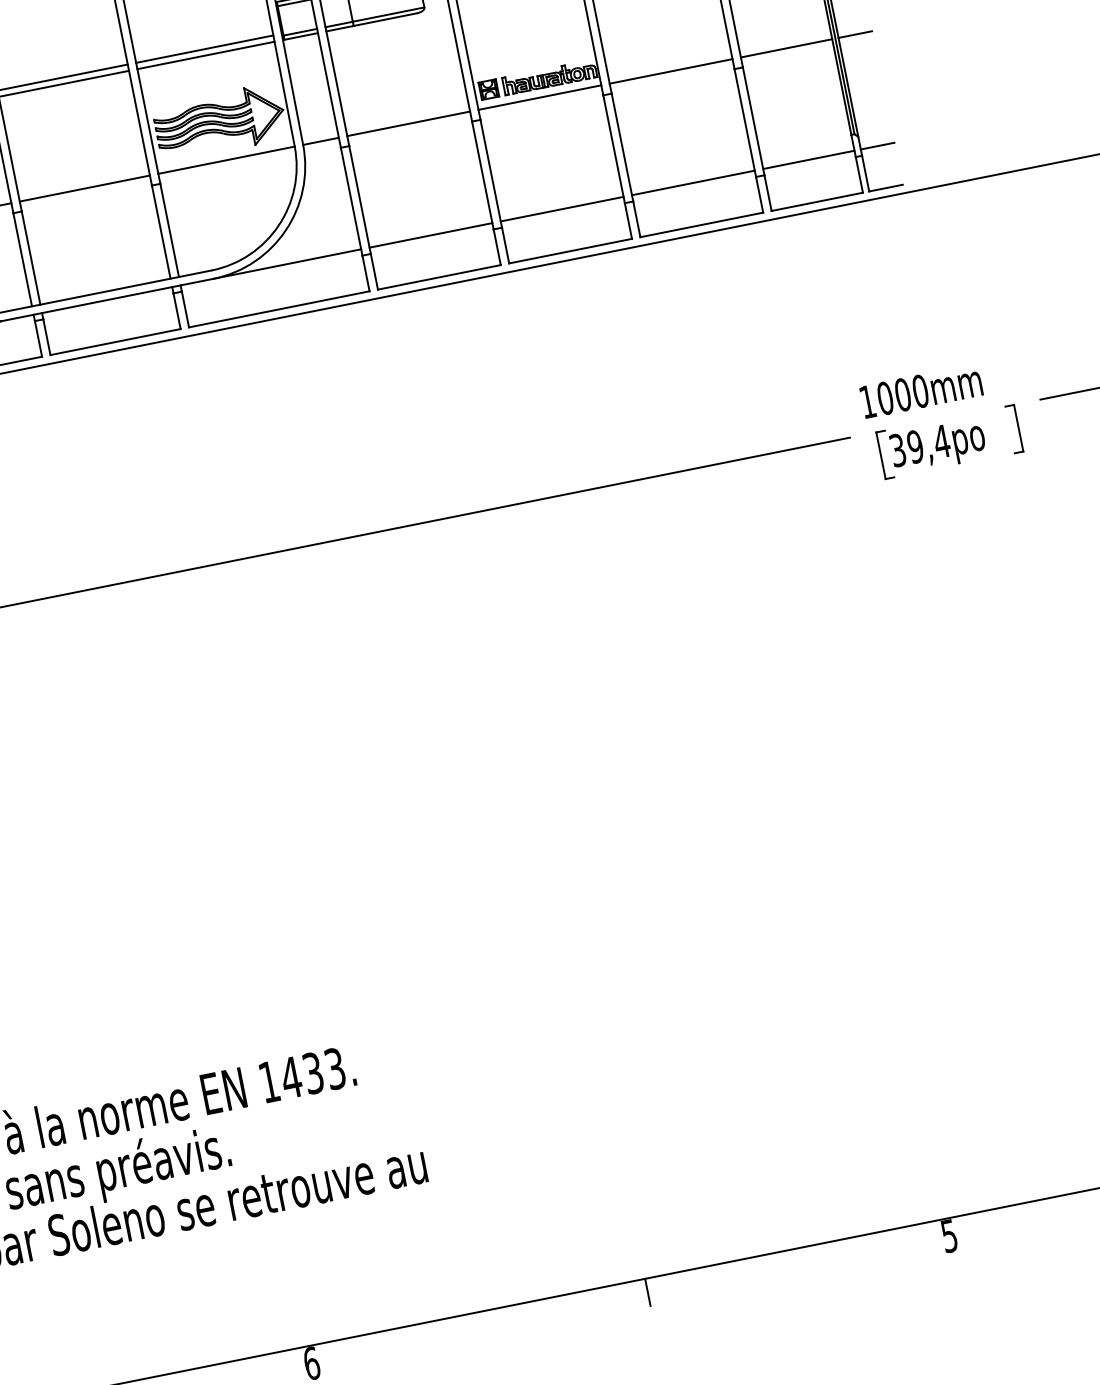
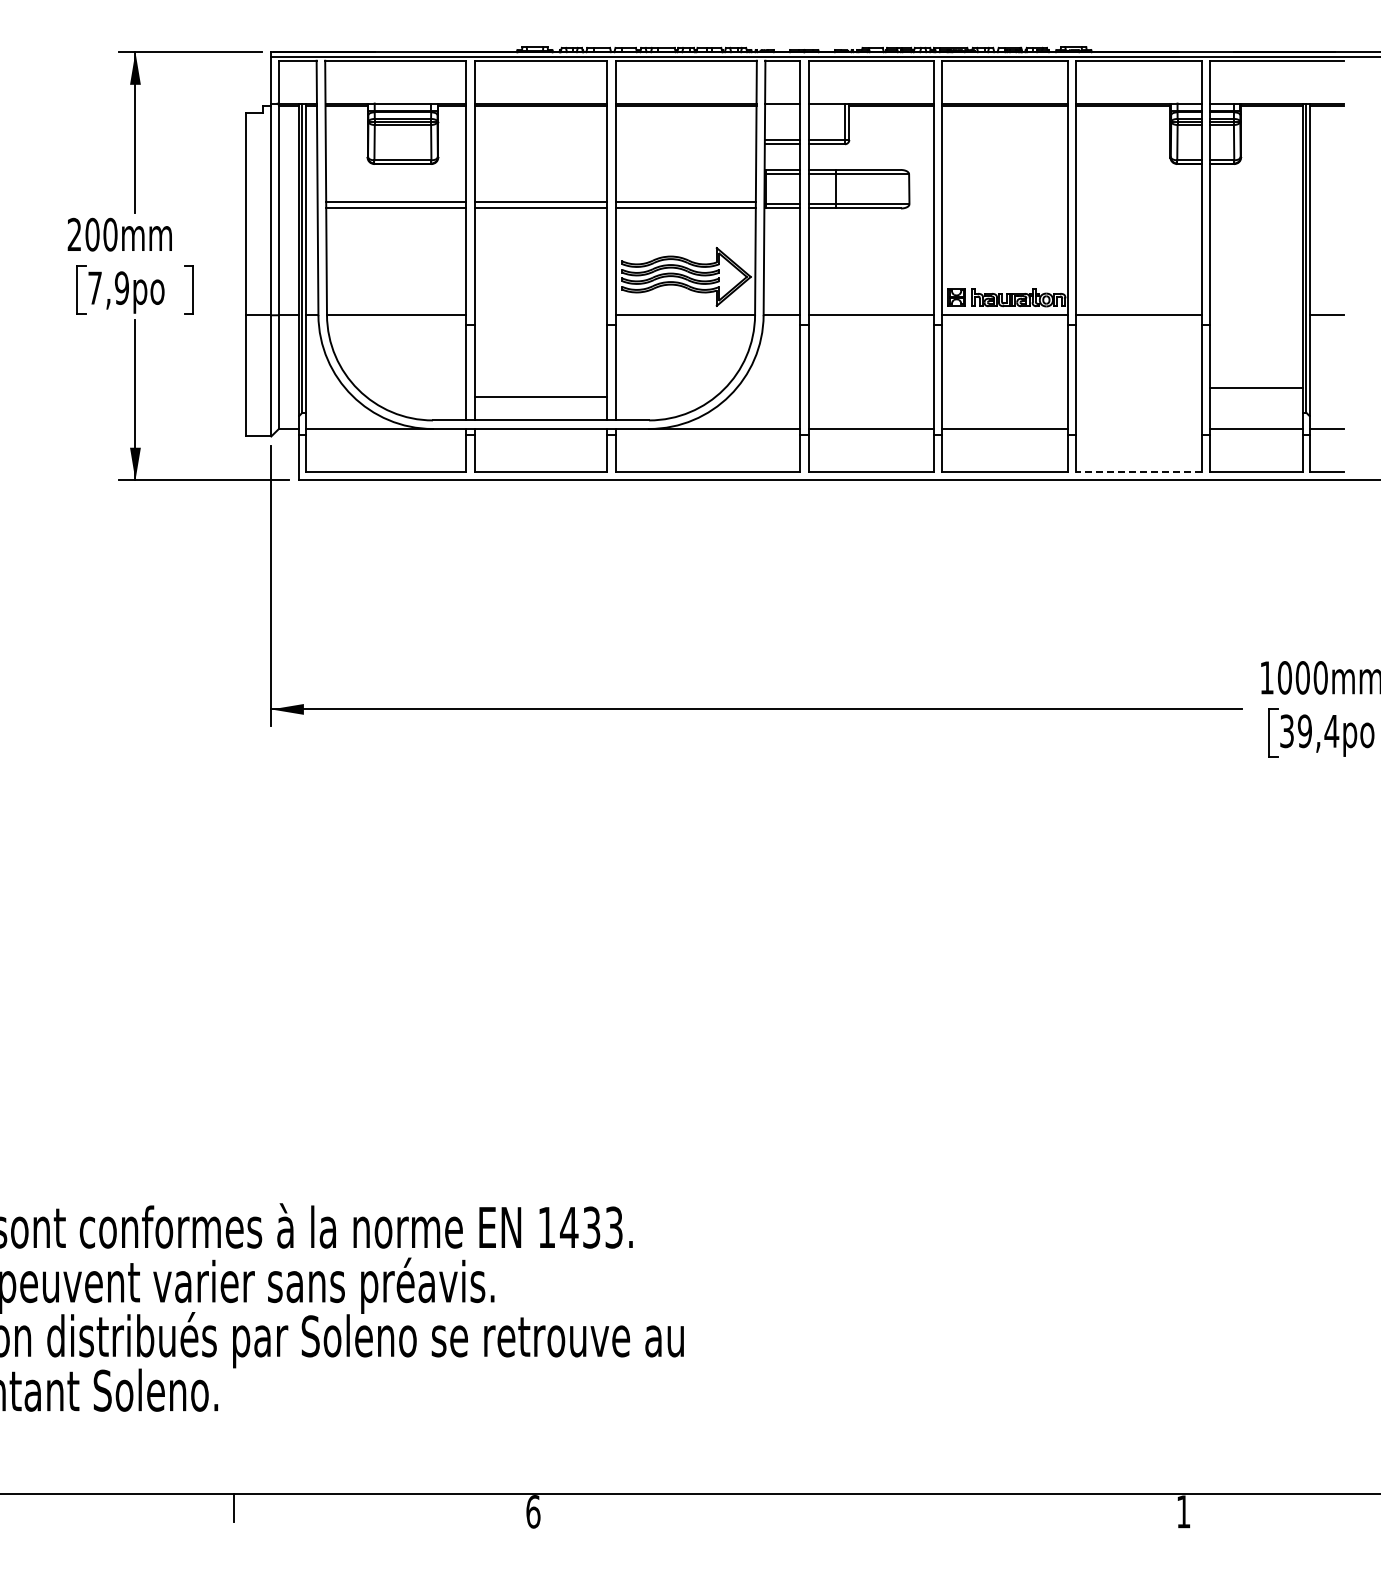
line: (786, 48) -> (1256, 388), moved
line: (692, 182) -> (1138, 428), removed
line: (84, 188) -> (540, 397), moved
line: (701, 224) -> (1138, 471), solid -> dashed
text: (949, 1235) -> (1183, 1511), 5 -> 1
line: (647, 1291) -> (876, 1507), removed

